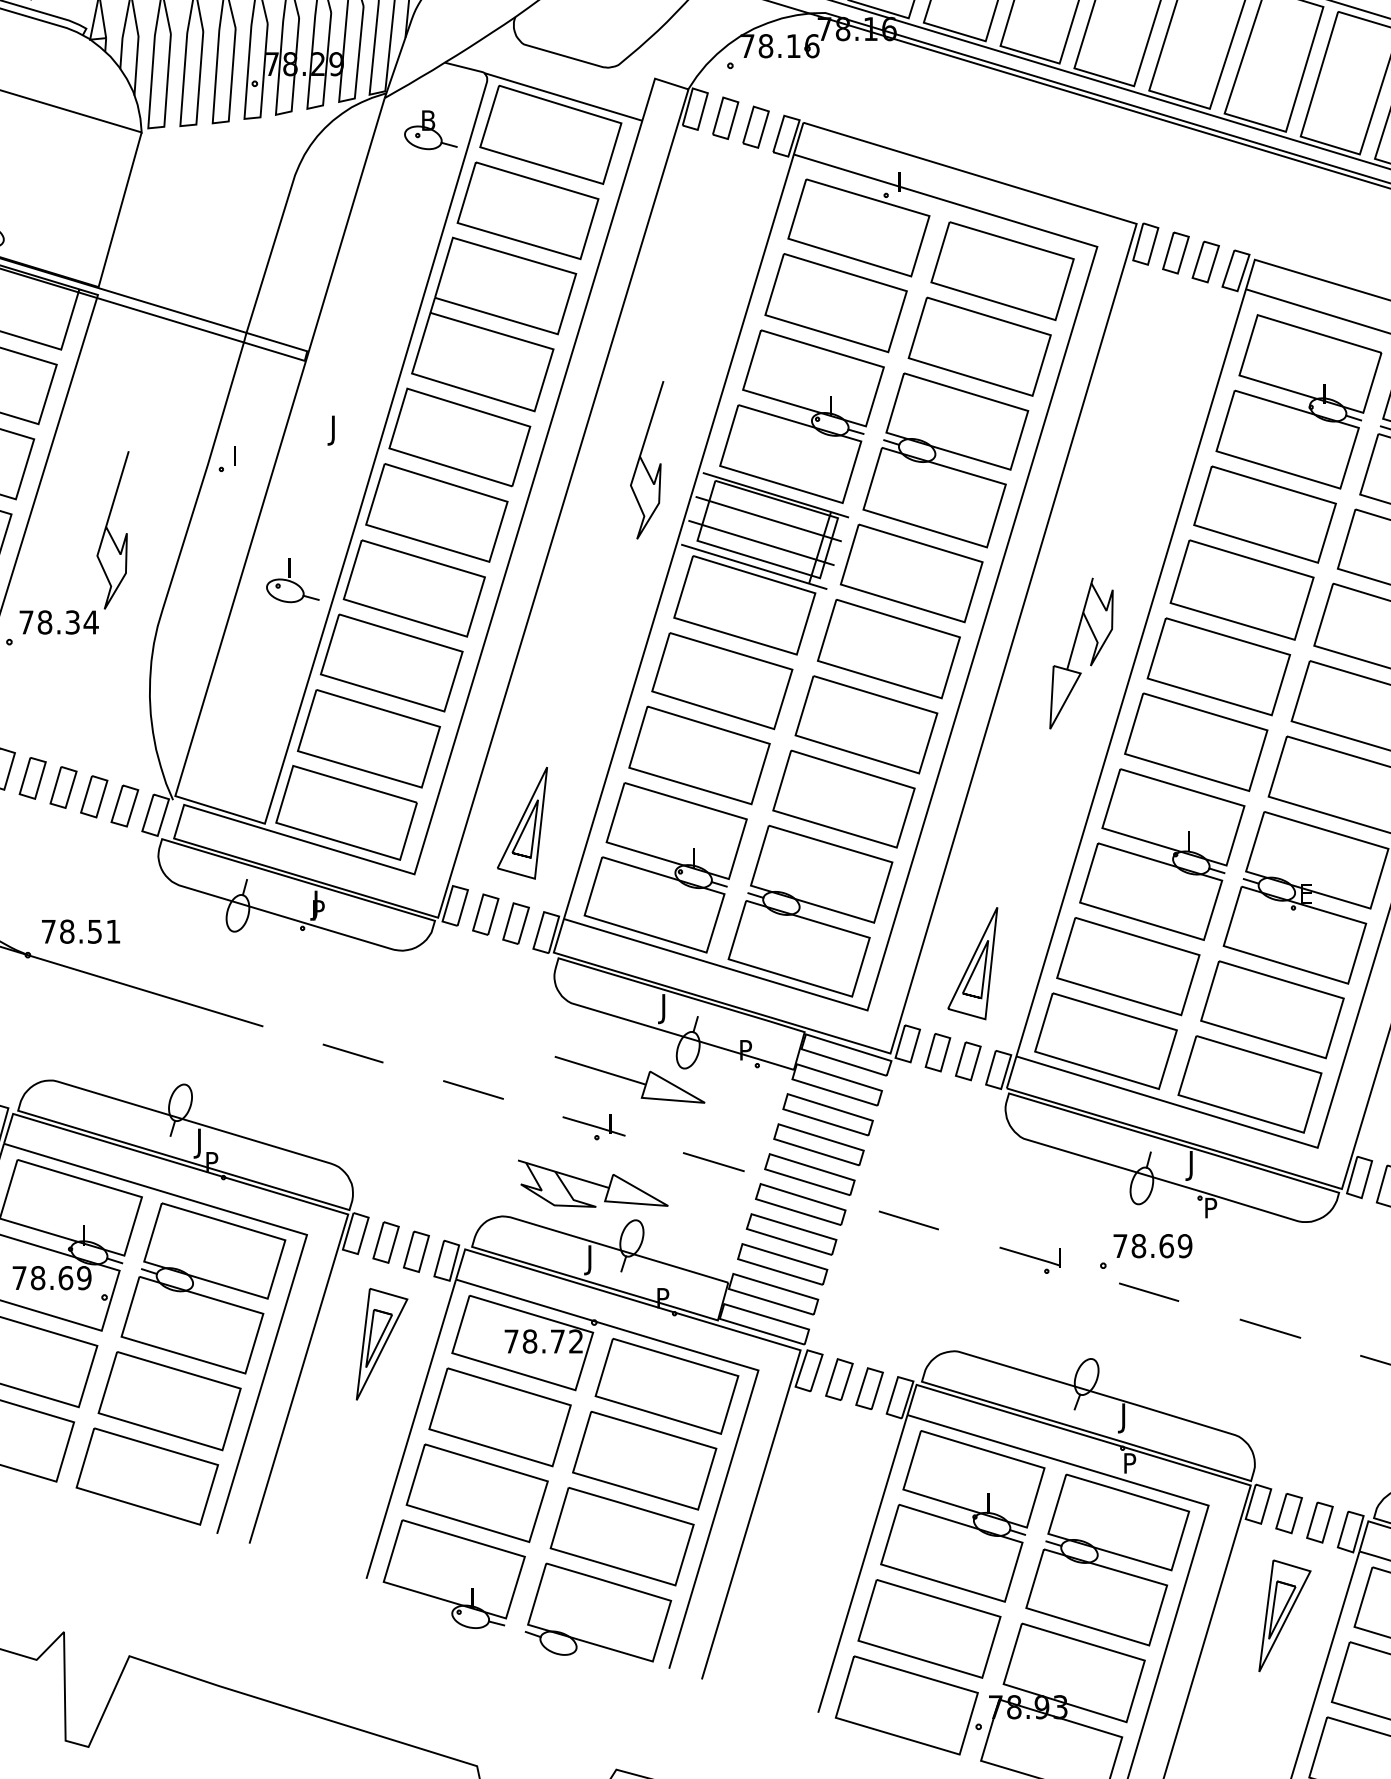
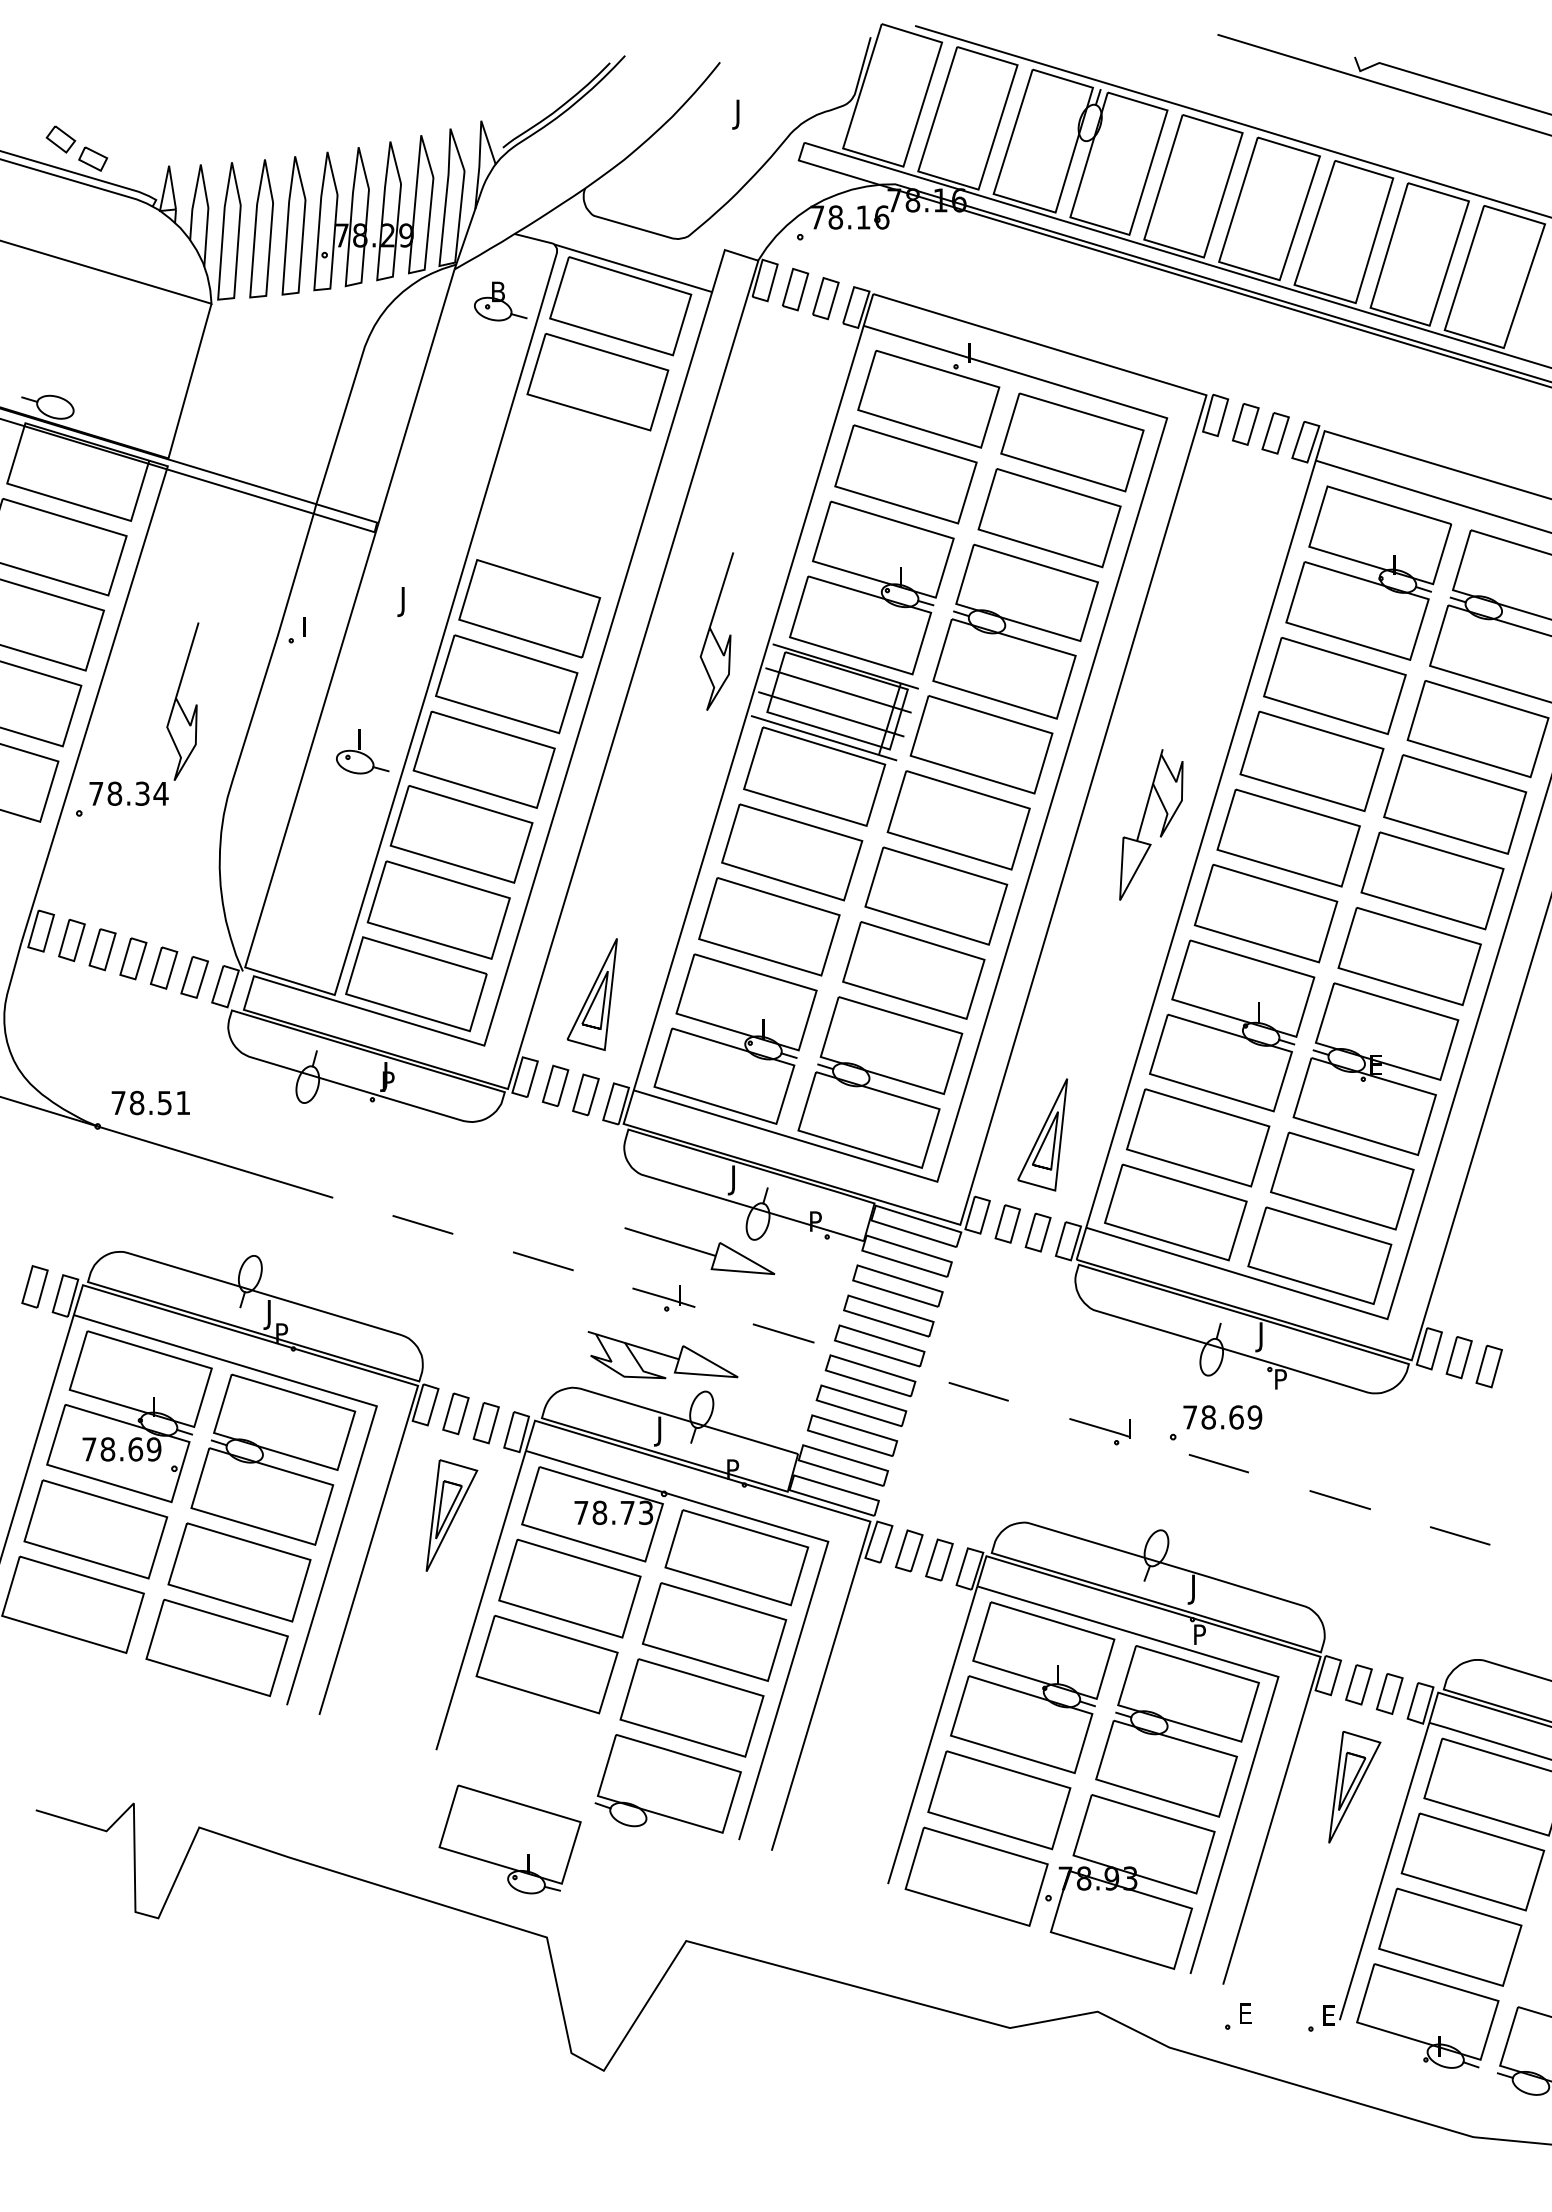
part: (492, 330) -> (562, 501), removed
text: (576, 1342) -> (646, 1513), 78.72 -> 78.73
part: (453, 1574) -> (509, 1839), moved

